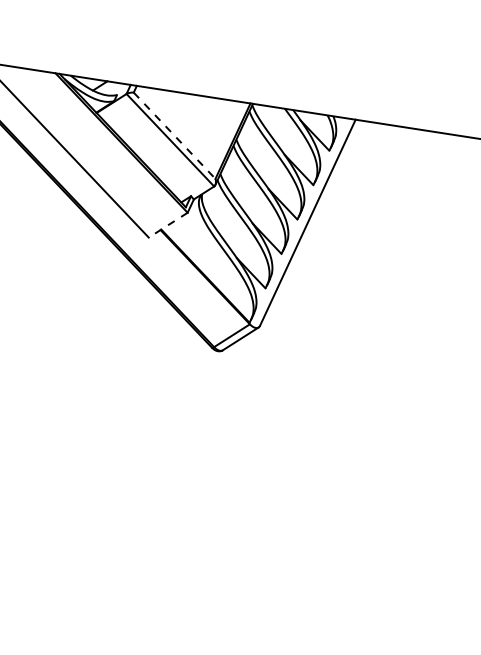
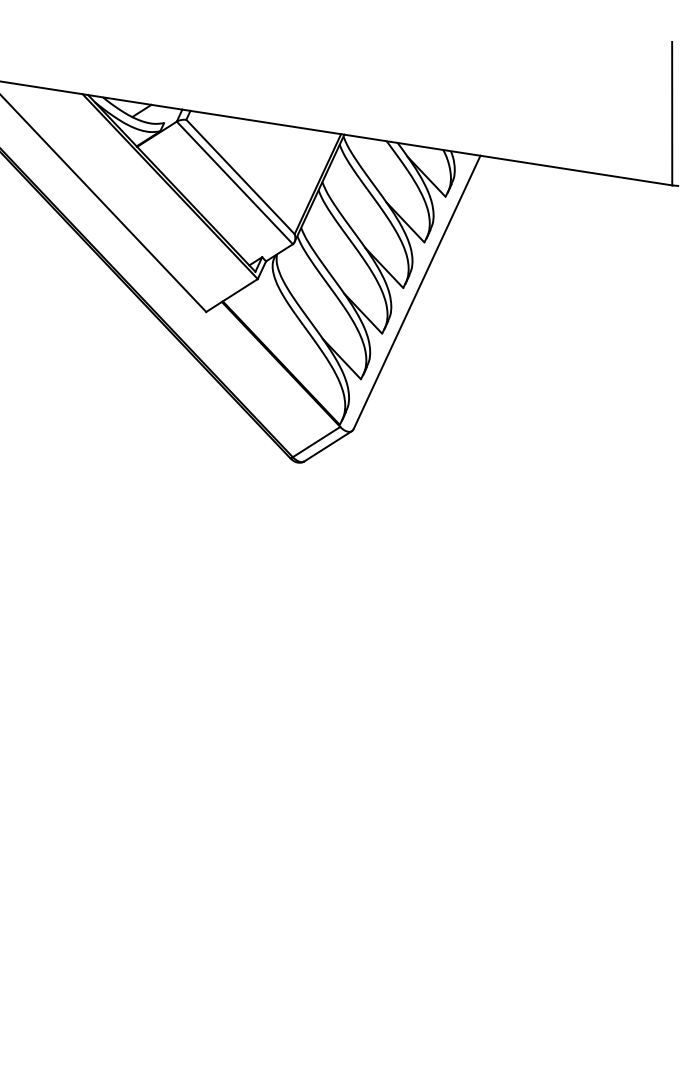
line: (174, 136) -> (240, 177), dashed -> solid
line: (168, 225) -> (232, 295), dashed -> solid

